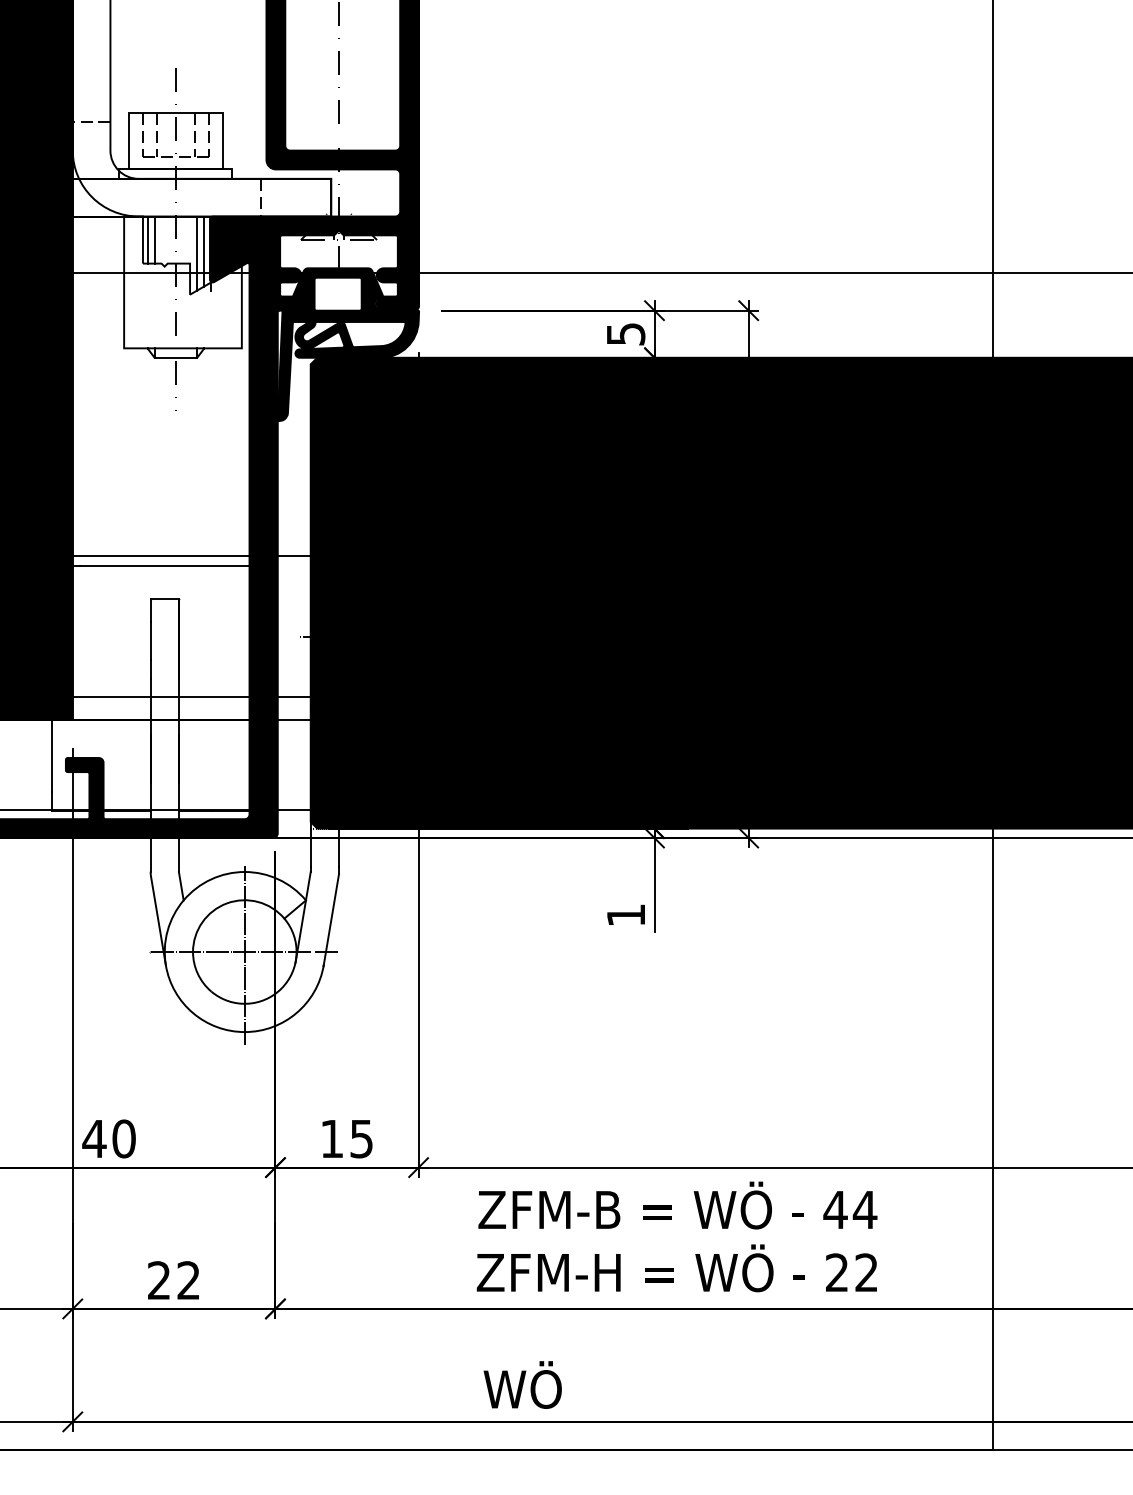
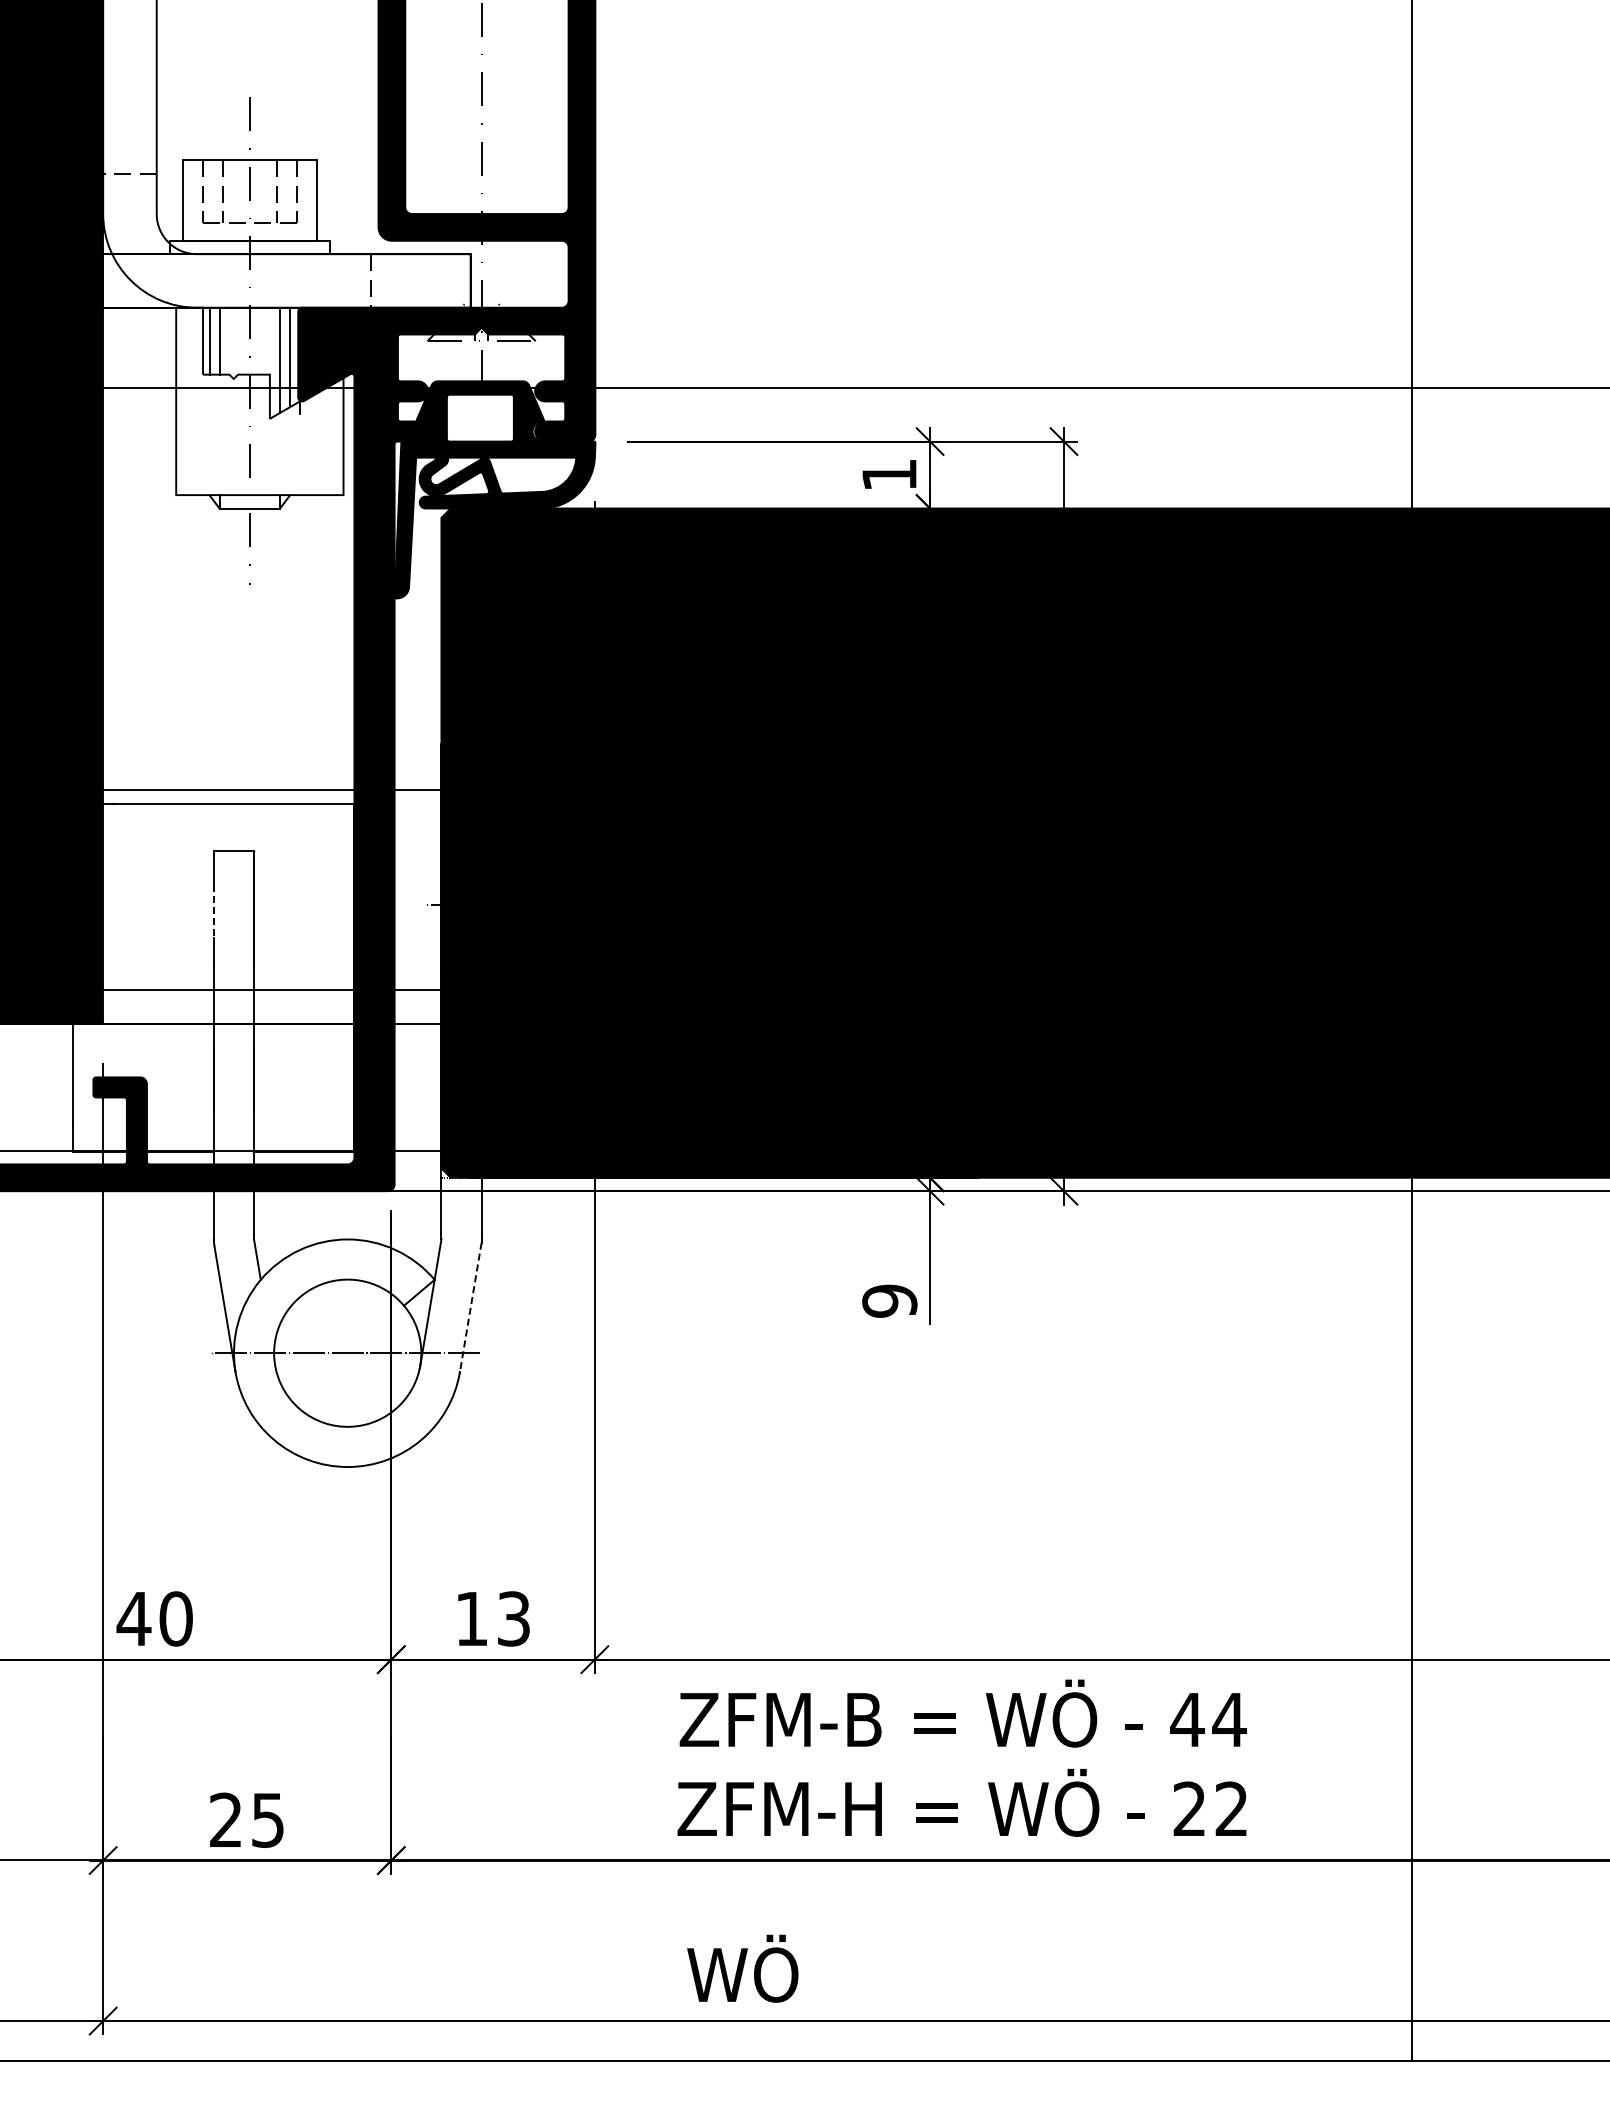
text: (625, 333) -> (889, 474), 5 -> 1
line: (150, 641) -> (213, 911), solid -> dashed
text: (625, 914) -> (889, 1300), 1 -> 9
line: (331, 919) -> (470, 1307), solid -> dashed
line: (244, 955) -> (347, 1357), removed
text: (361, 1138) -> (513, 1618), 15 -> 13
text: (188, 1280) -> (267, 1819), 22 -> 25

